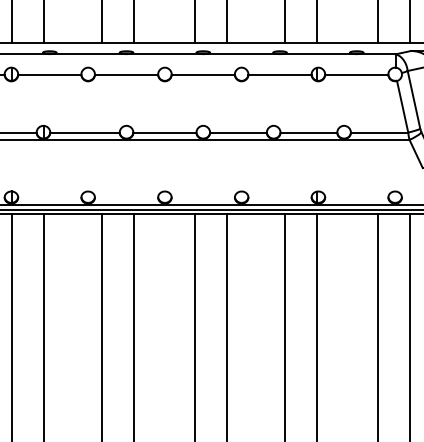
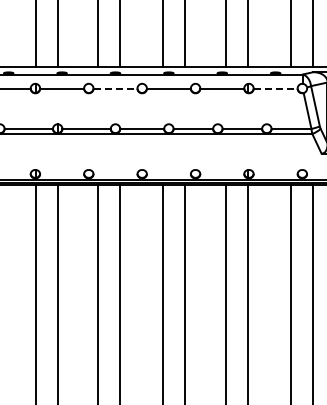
line: (126, 74) -> (115, 88), solid -> dashed
line: (356, 74) -> (275, 88), solid -> dashed

